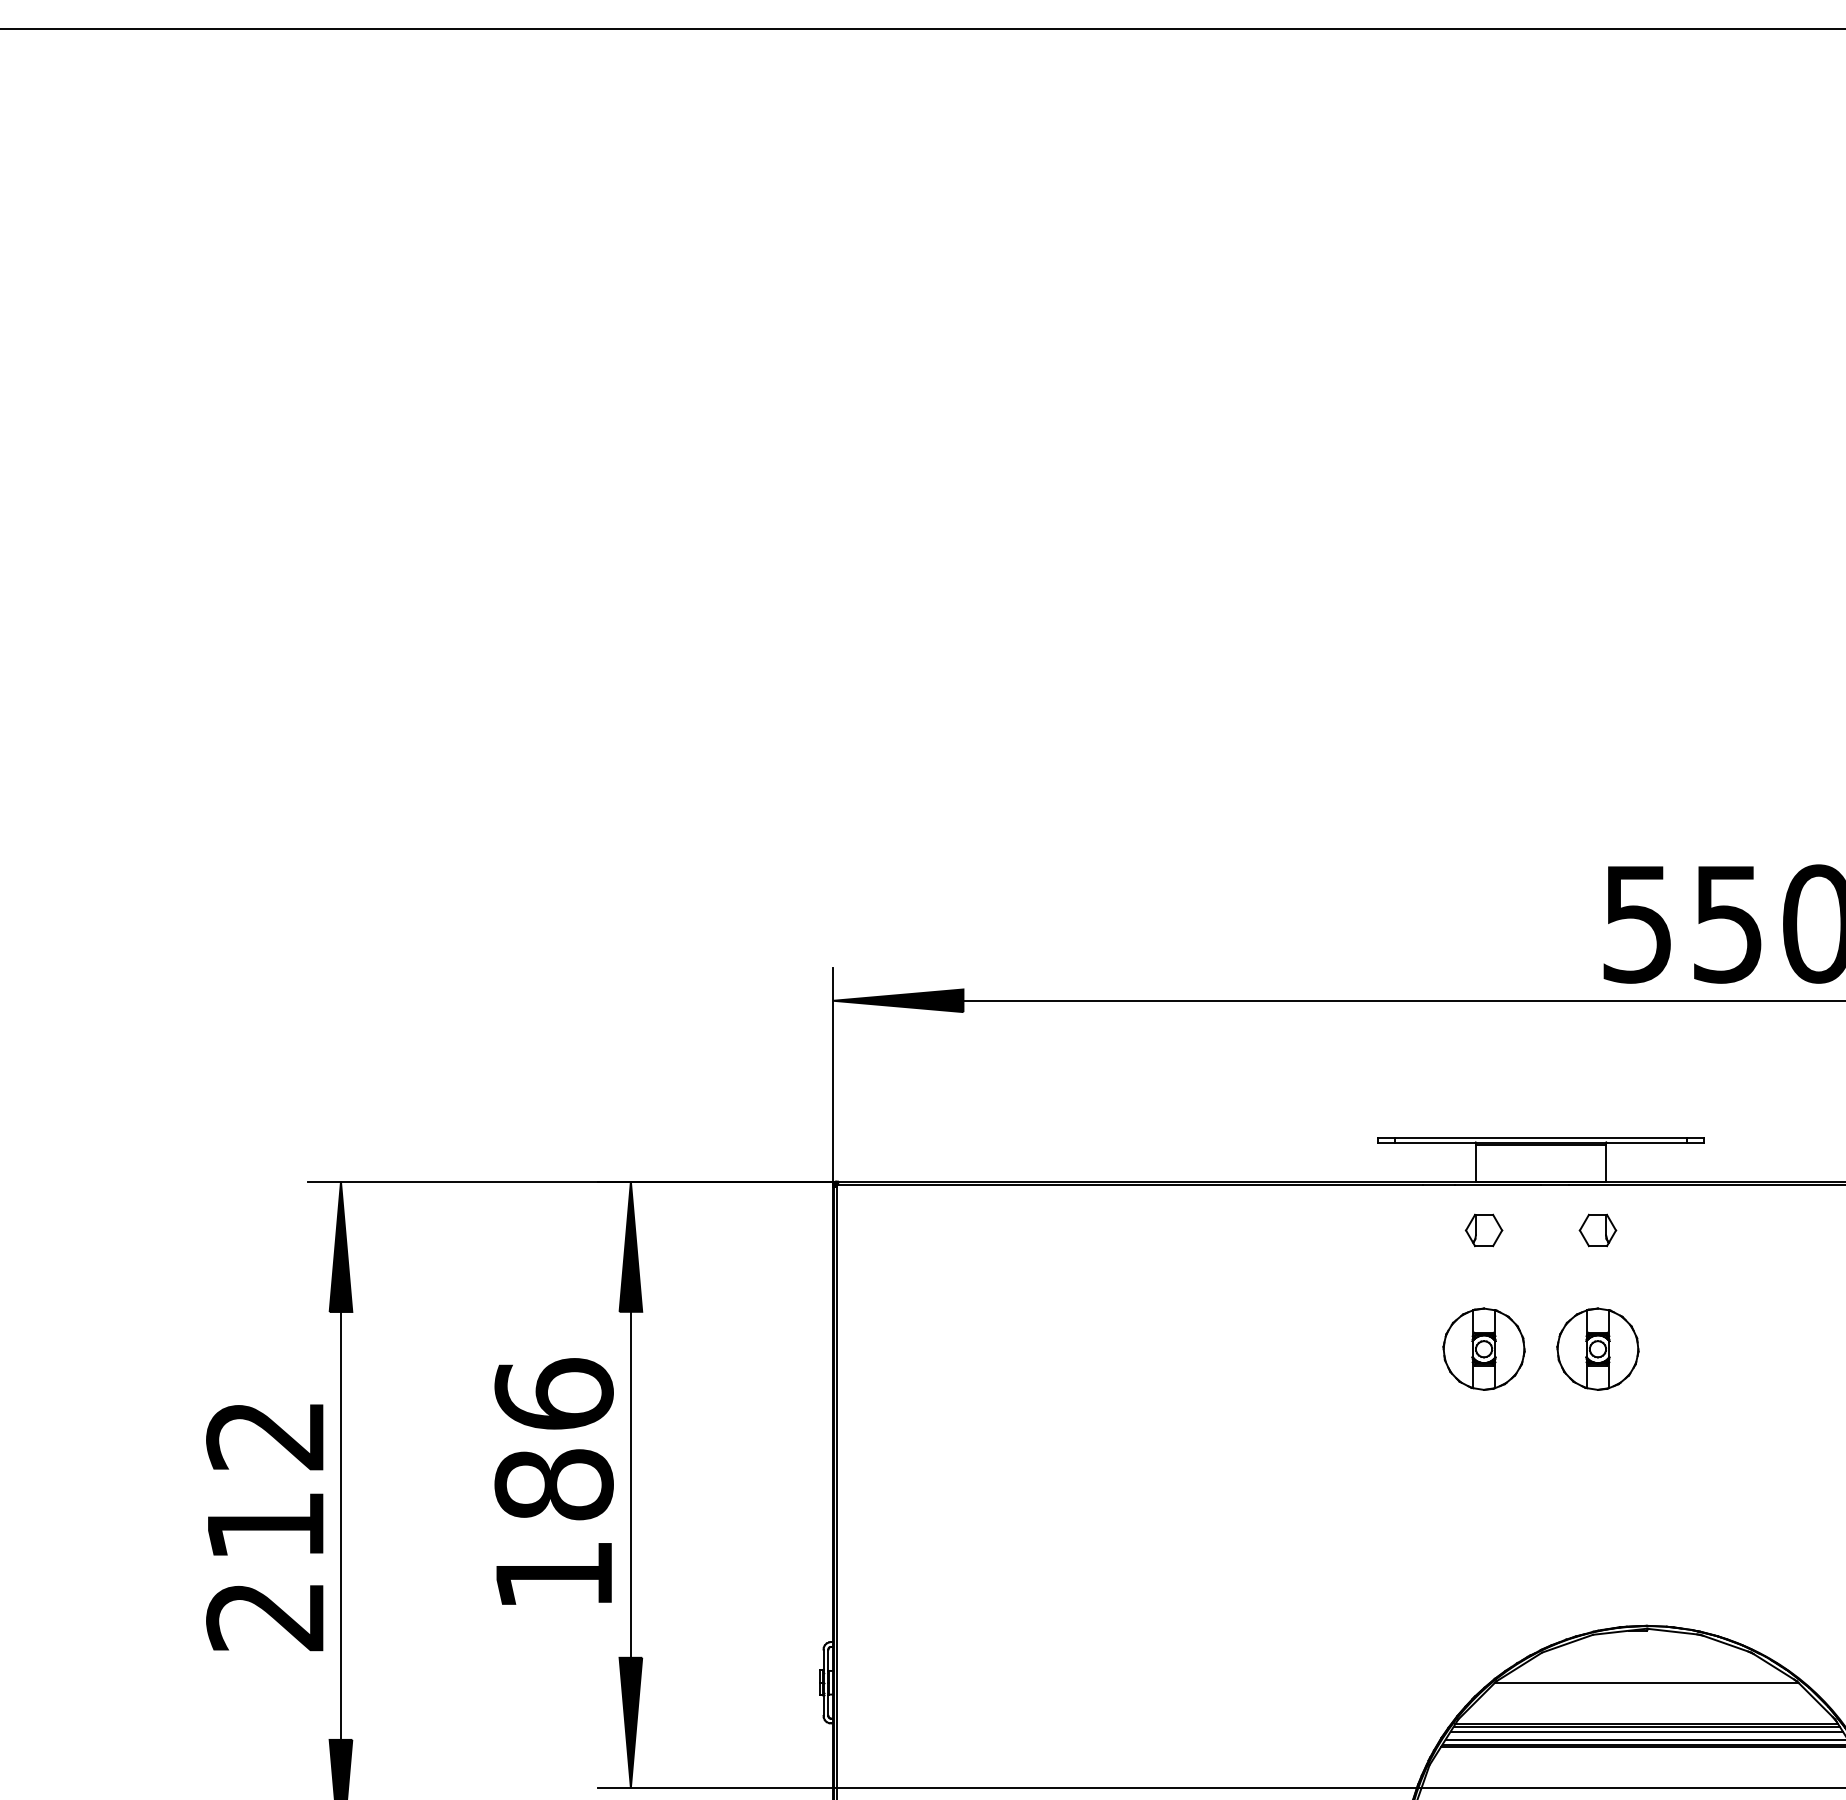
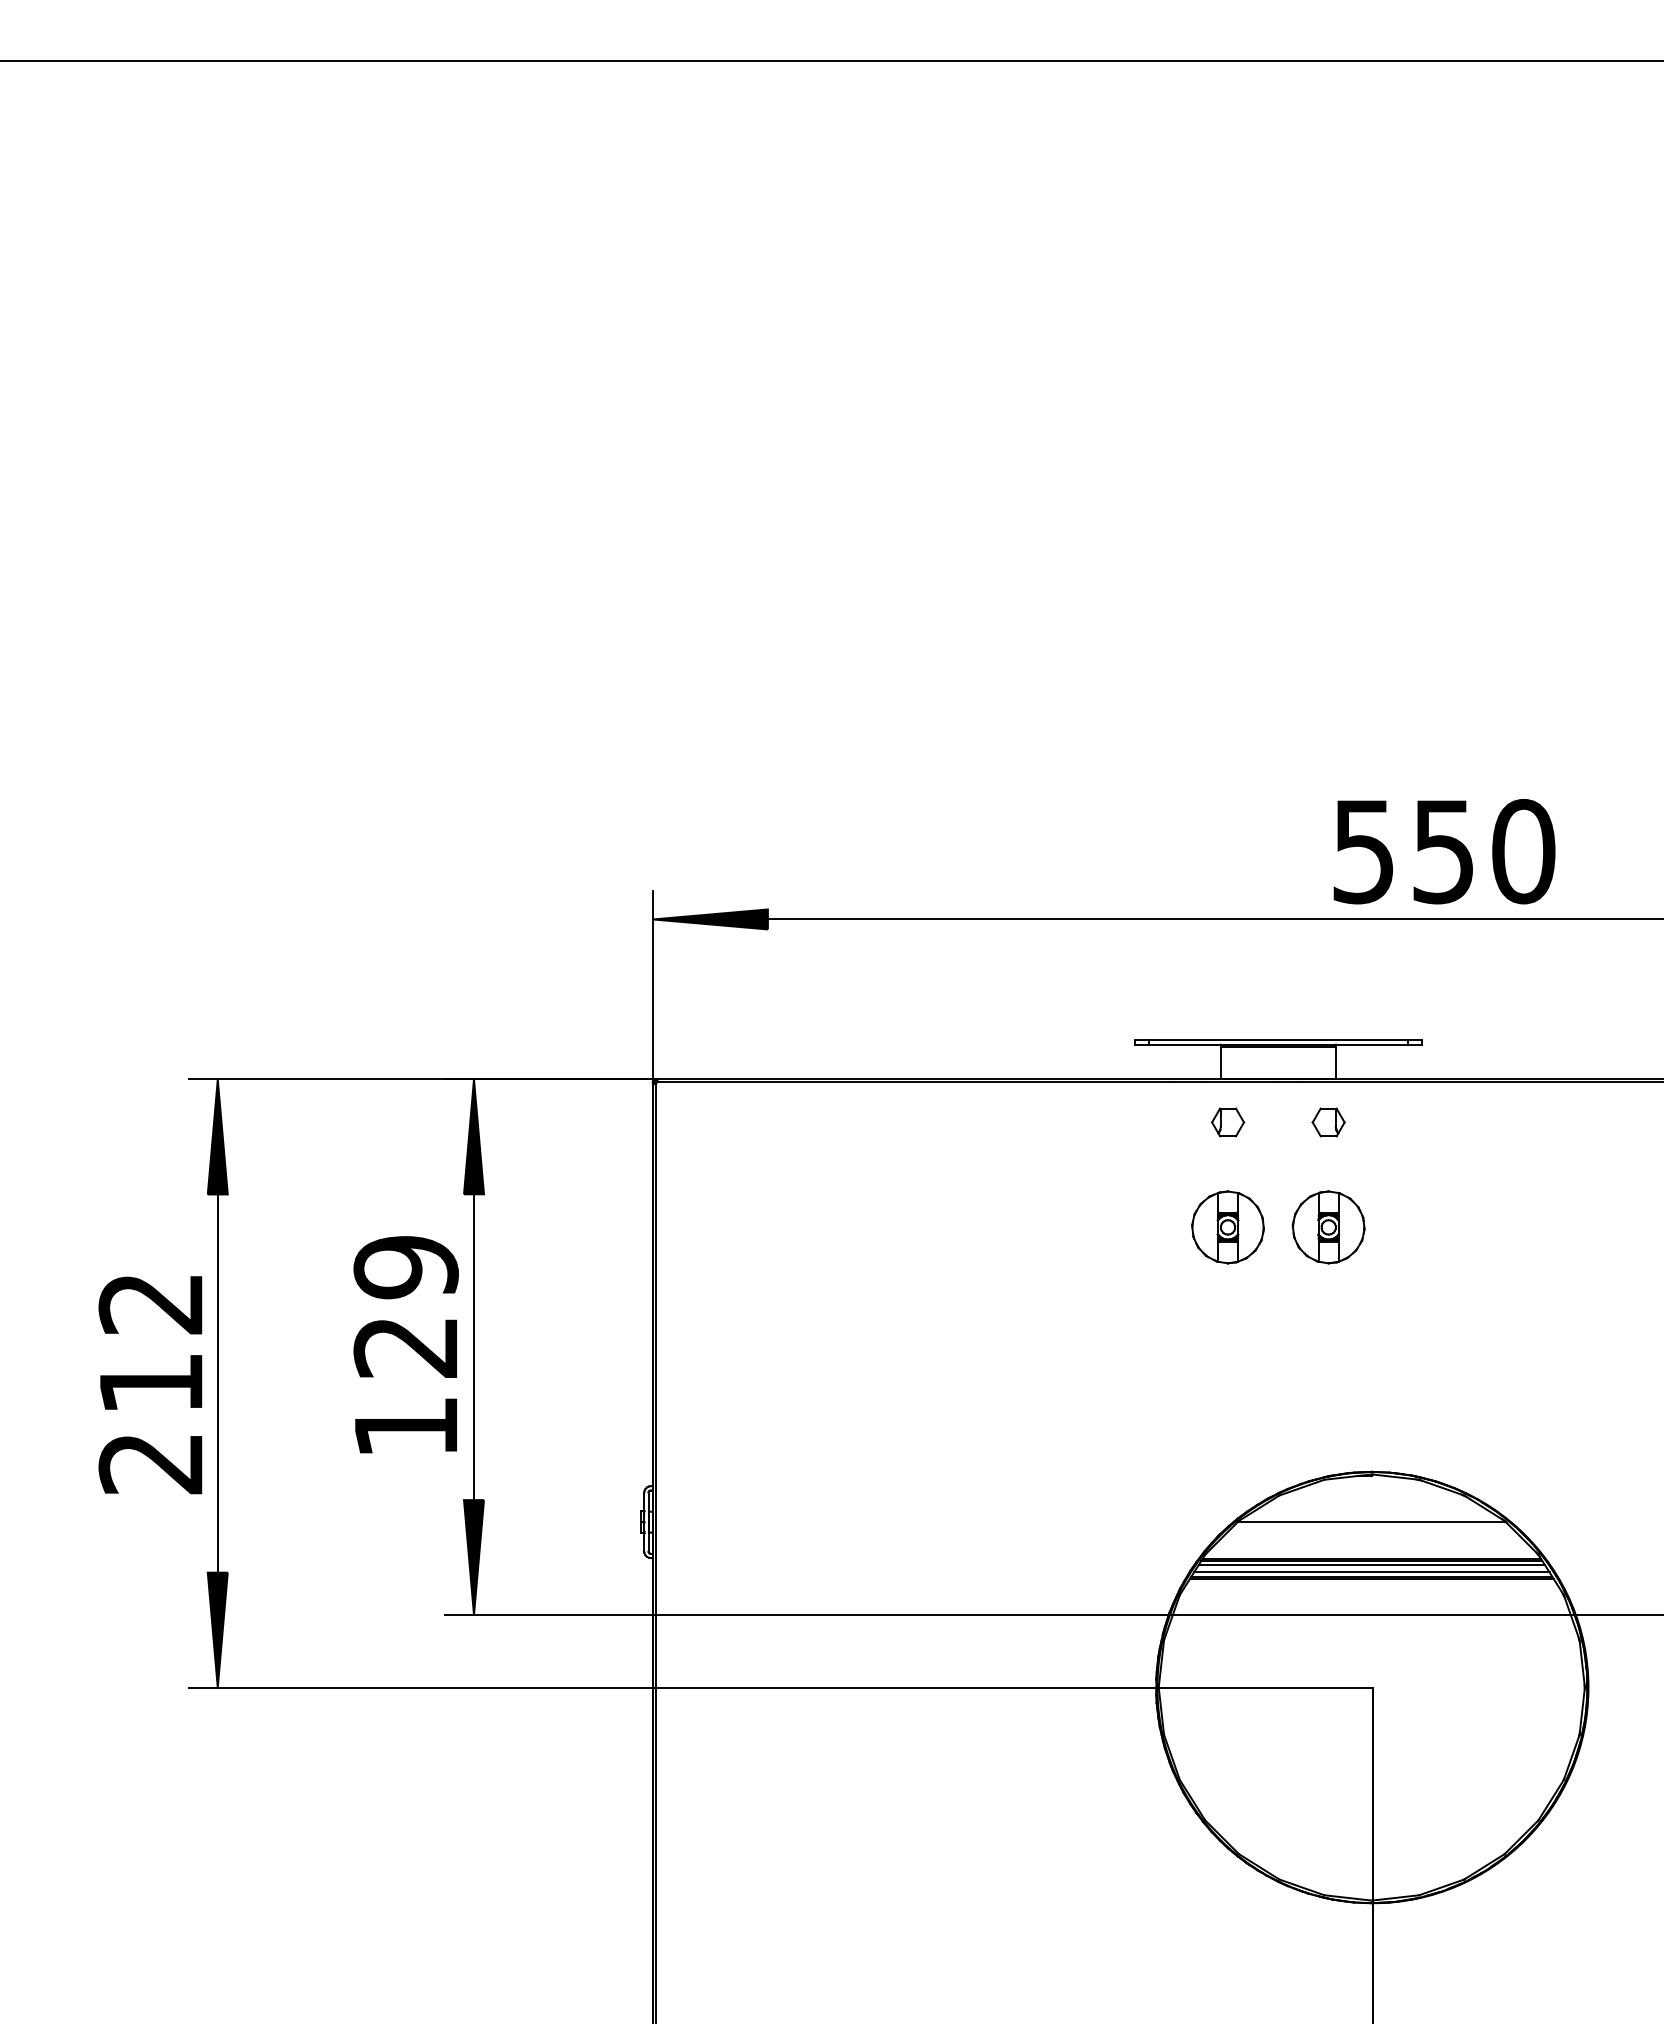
text: (553, 1438) -> (405, 1306), 186 -> 129

